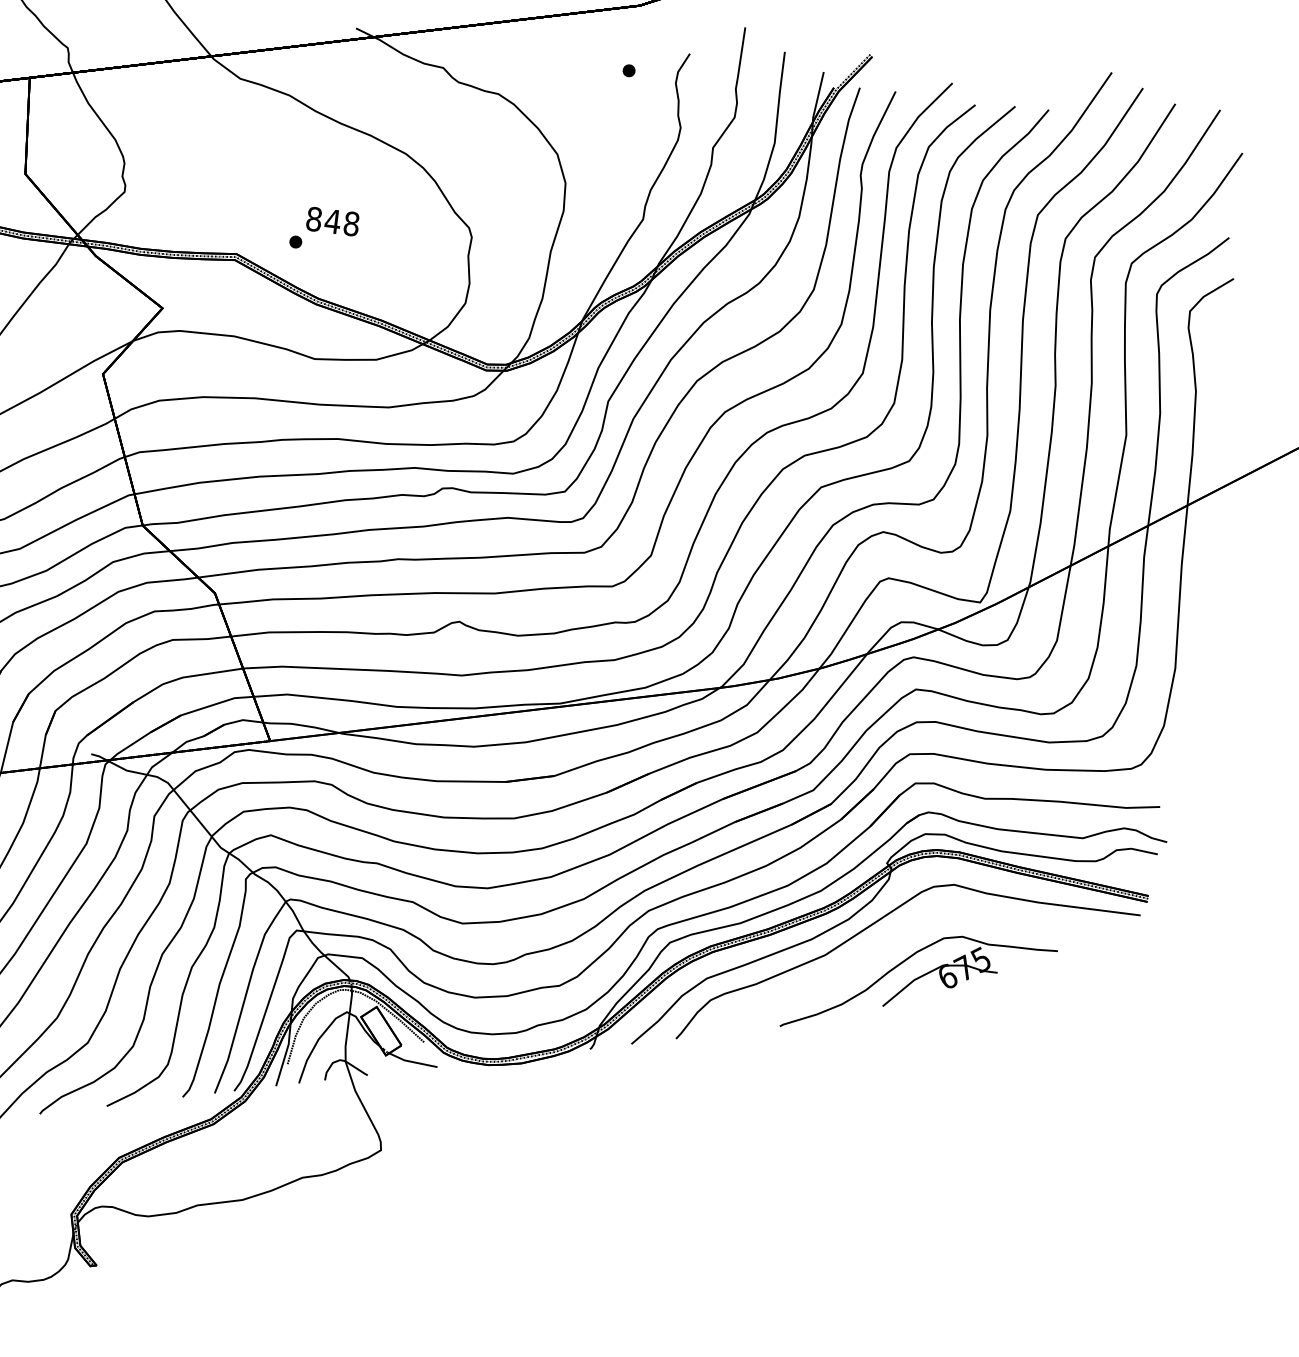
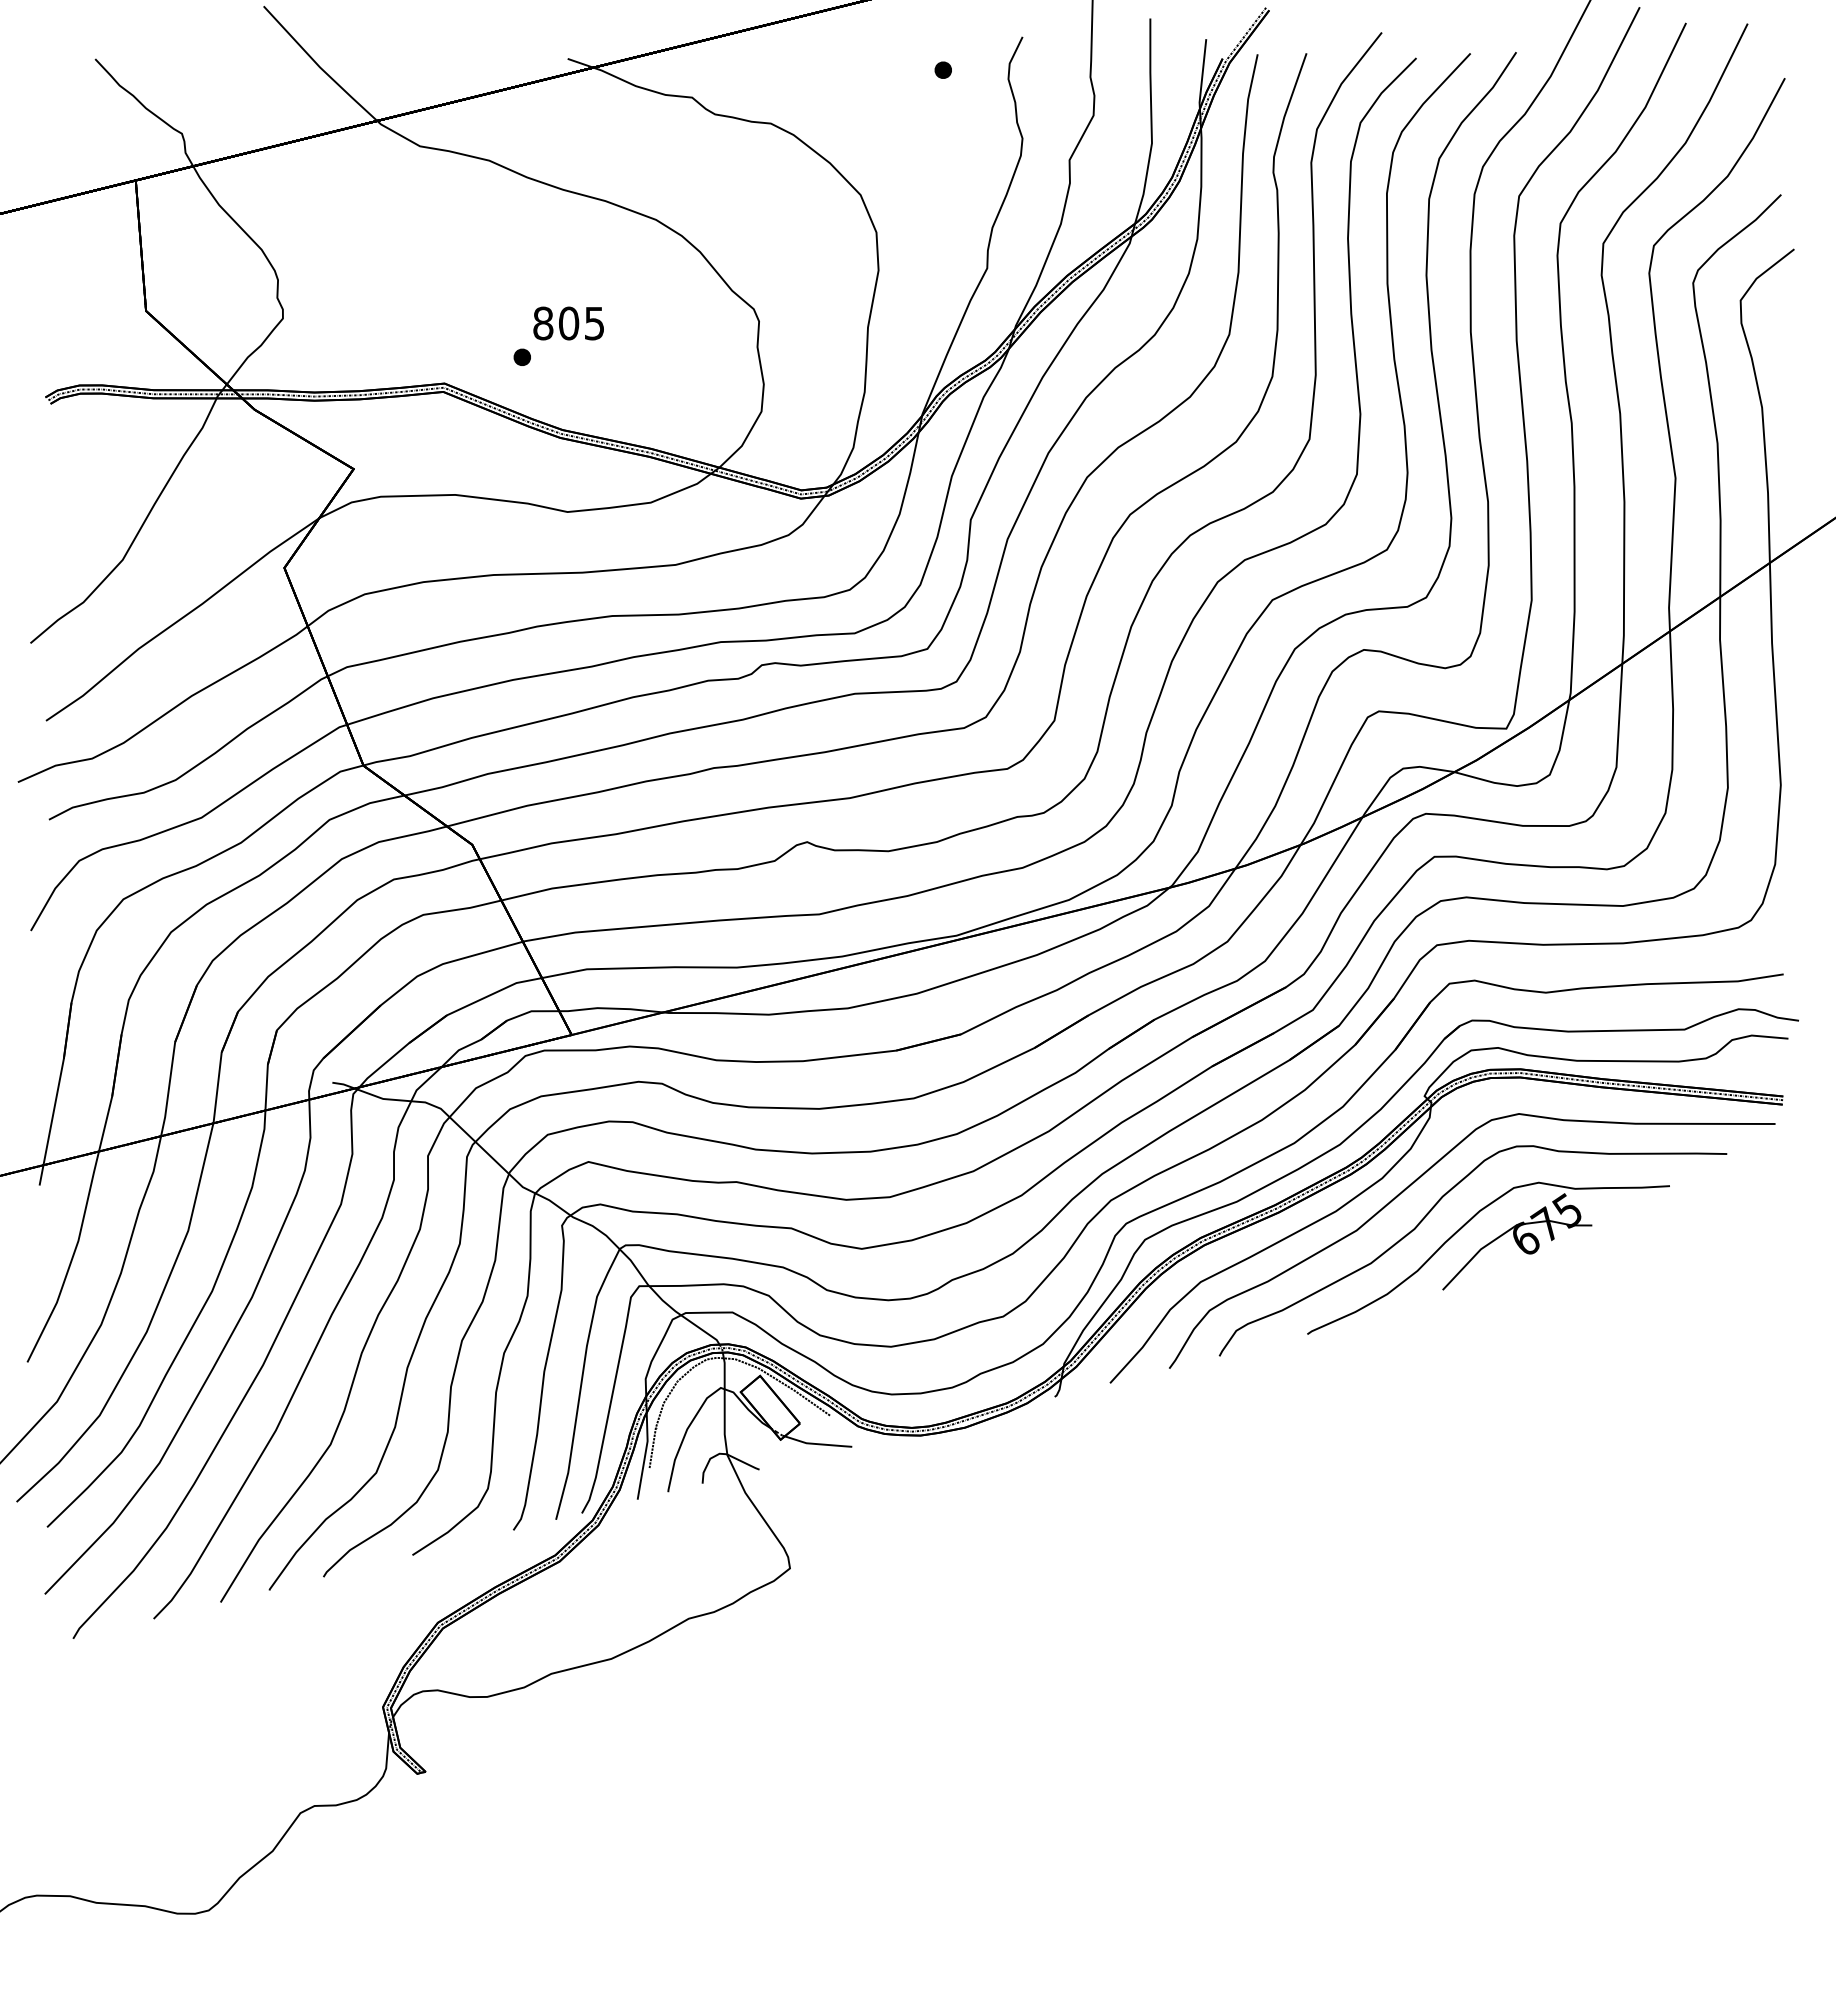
text: (342, 222) -> (581, 323), 848 -> 805
curve: (881, 948) -> (1431, 1211), added

